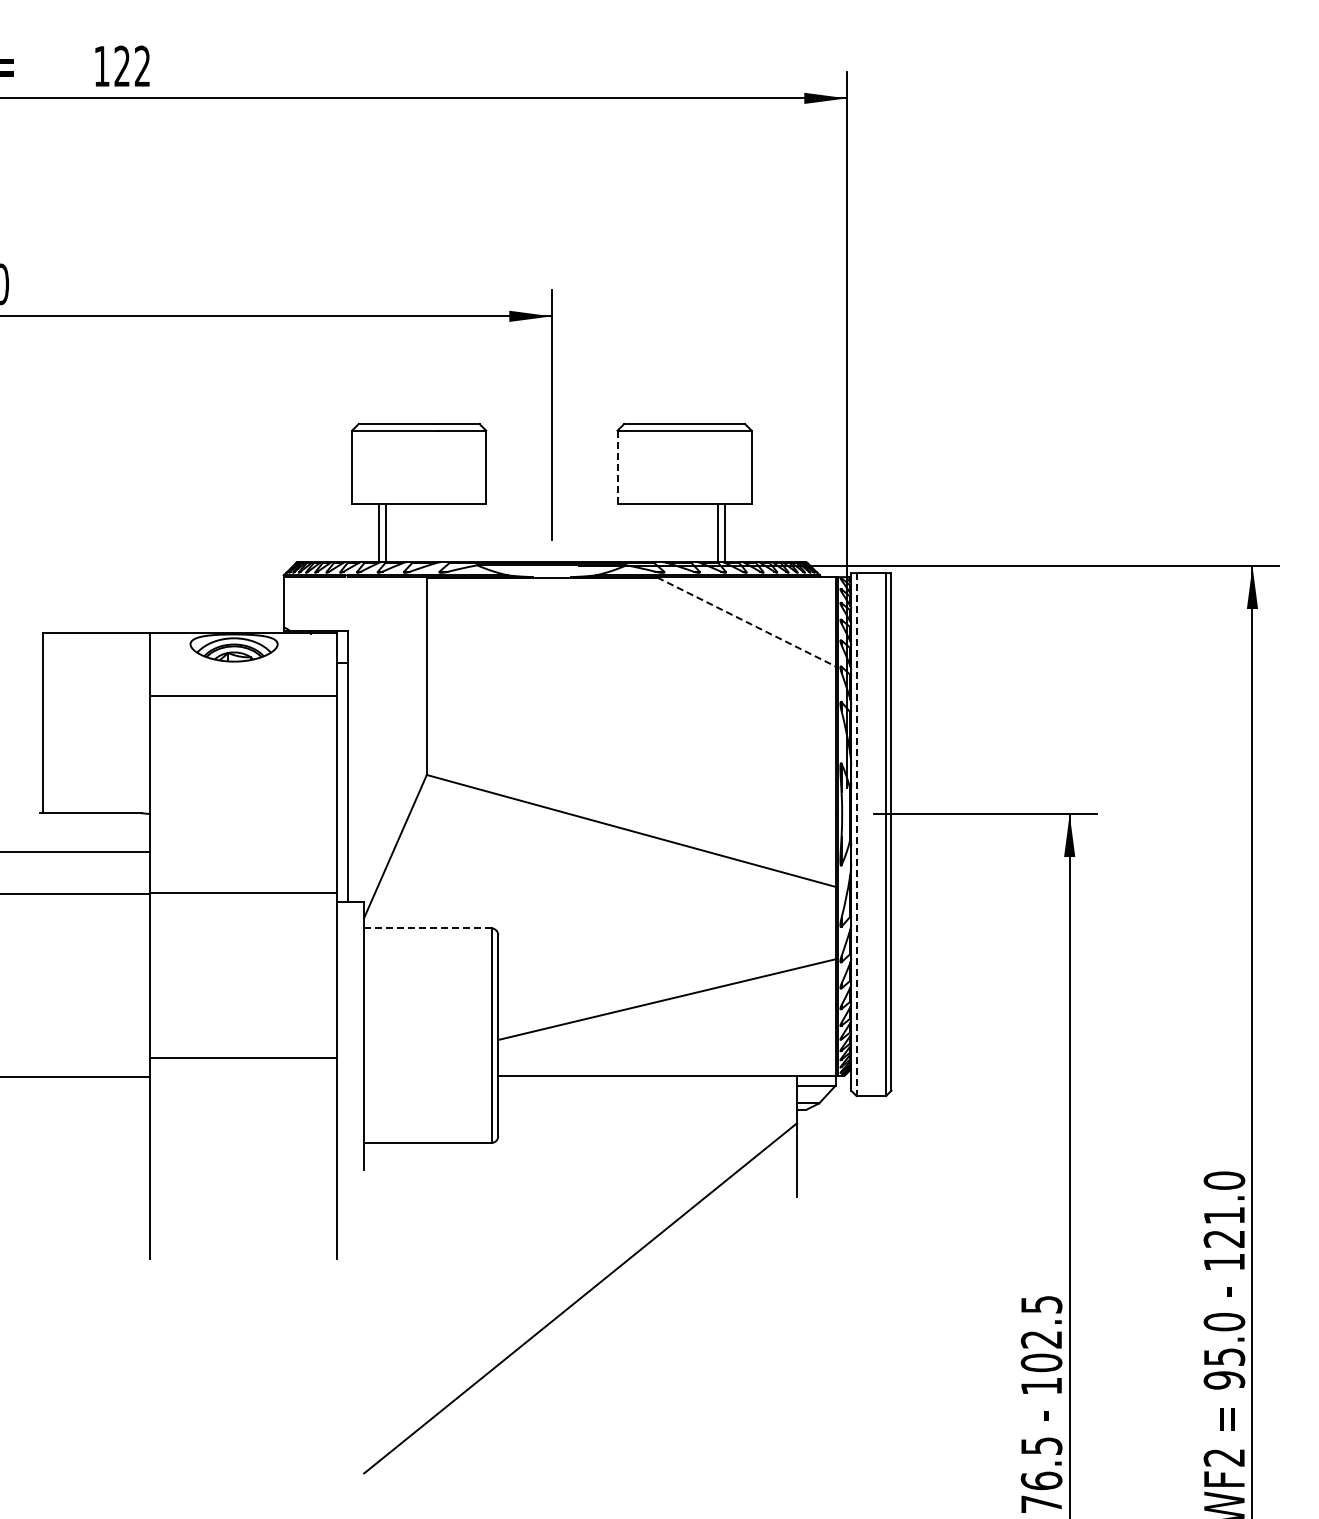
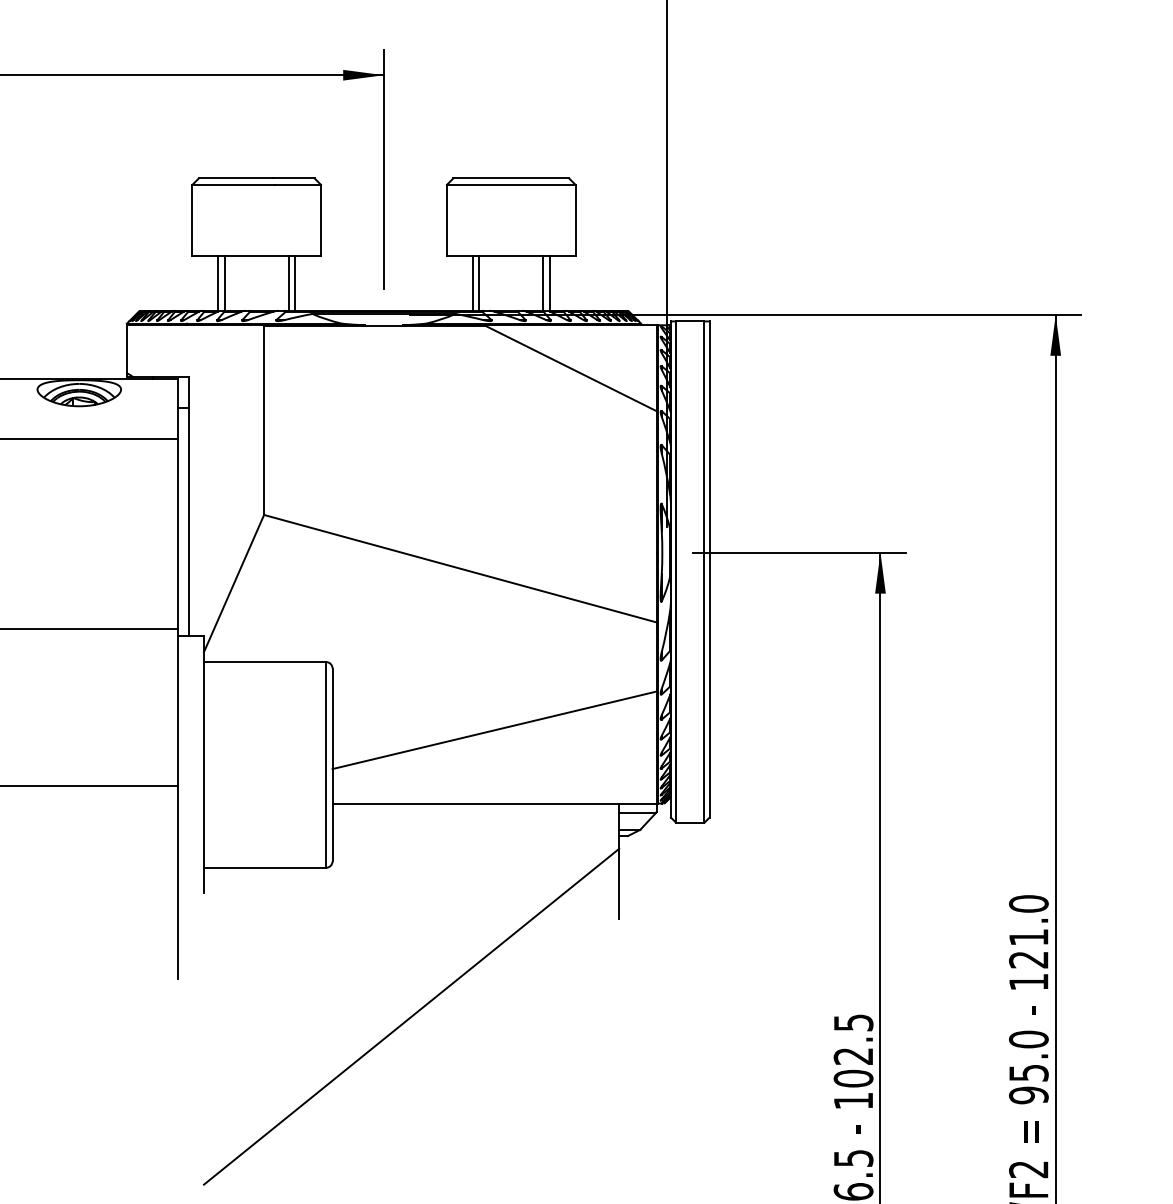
line: (617, 467) -> (446, 220), dashed -> solid
line: (452, 533) -> (288, 283), added
line: (459, 533) -> (295, 283), added
line: (644, 533) -> (472, 283), added
line: (651, 533) -> (479, 283), added
line: (746, 622) -> (570, 368), dashed -> solid
line: (856, 835) -> (676, 572), dashed -> solid
line: (427, 928) -> (264, 662), dashed -> solid

